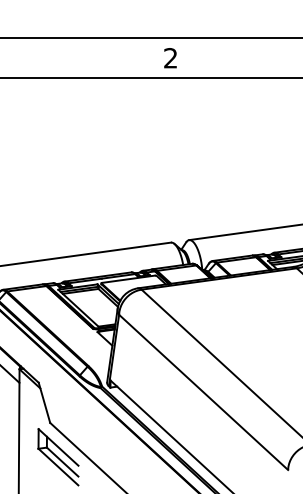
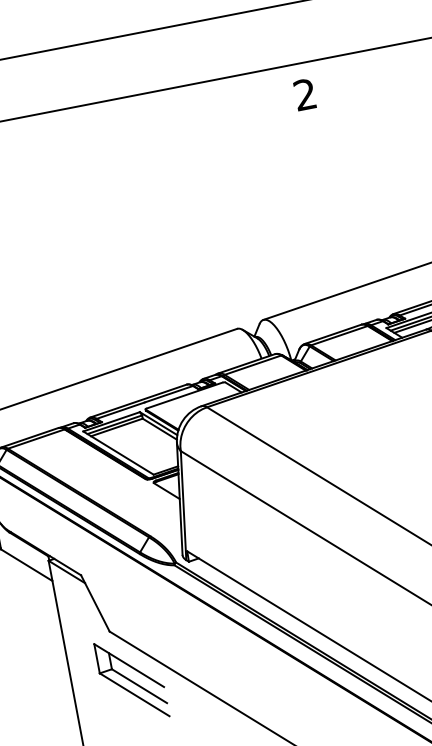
text: (170, 58) -> (304, 95), moved

